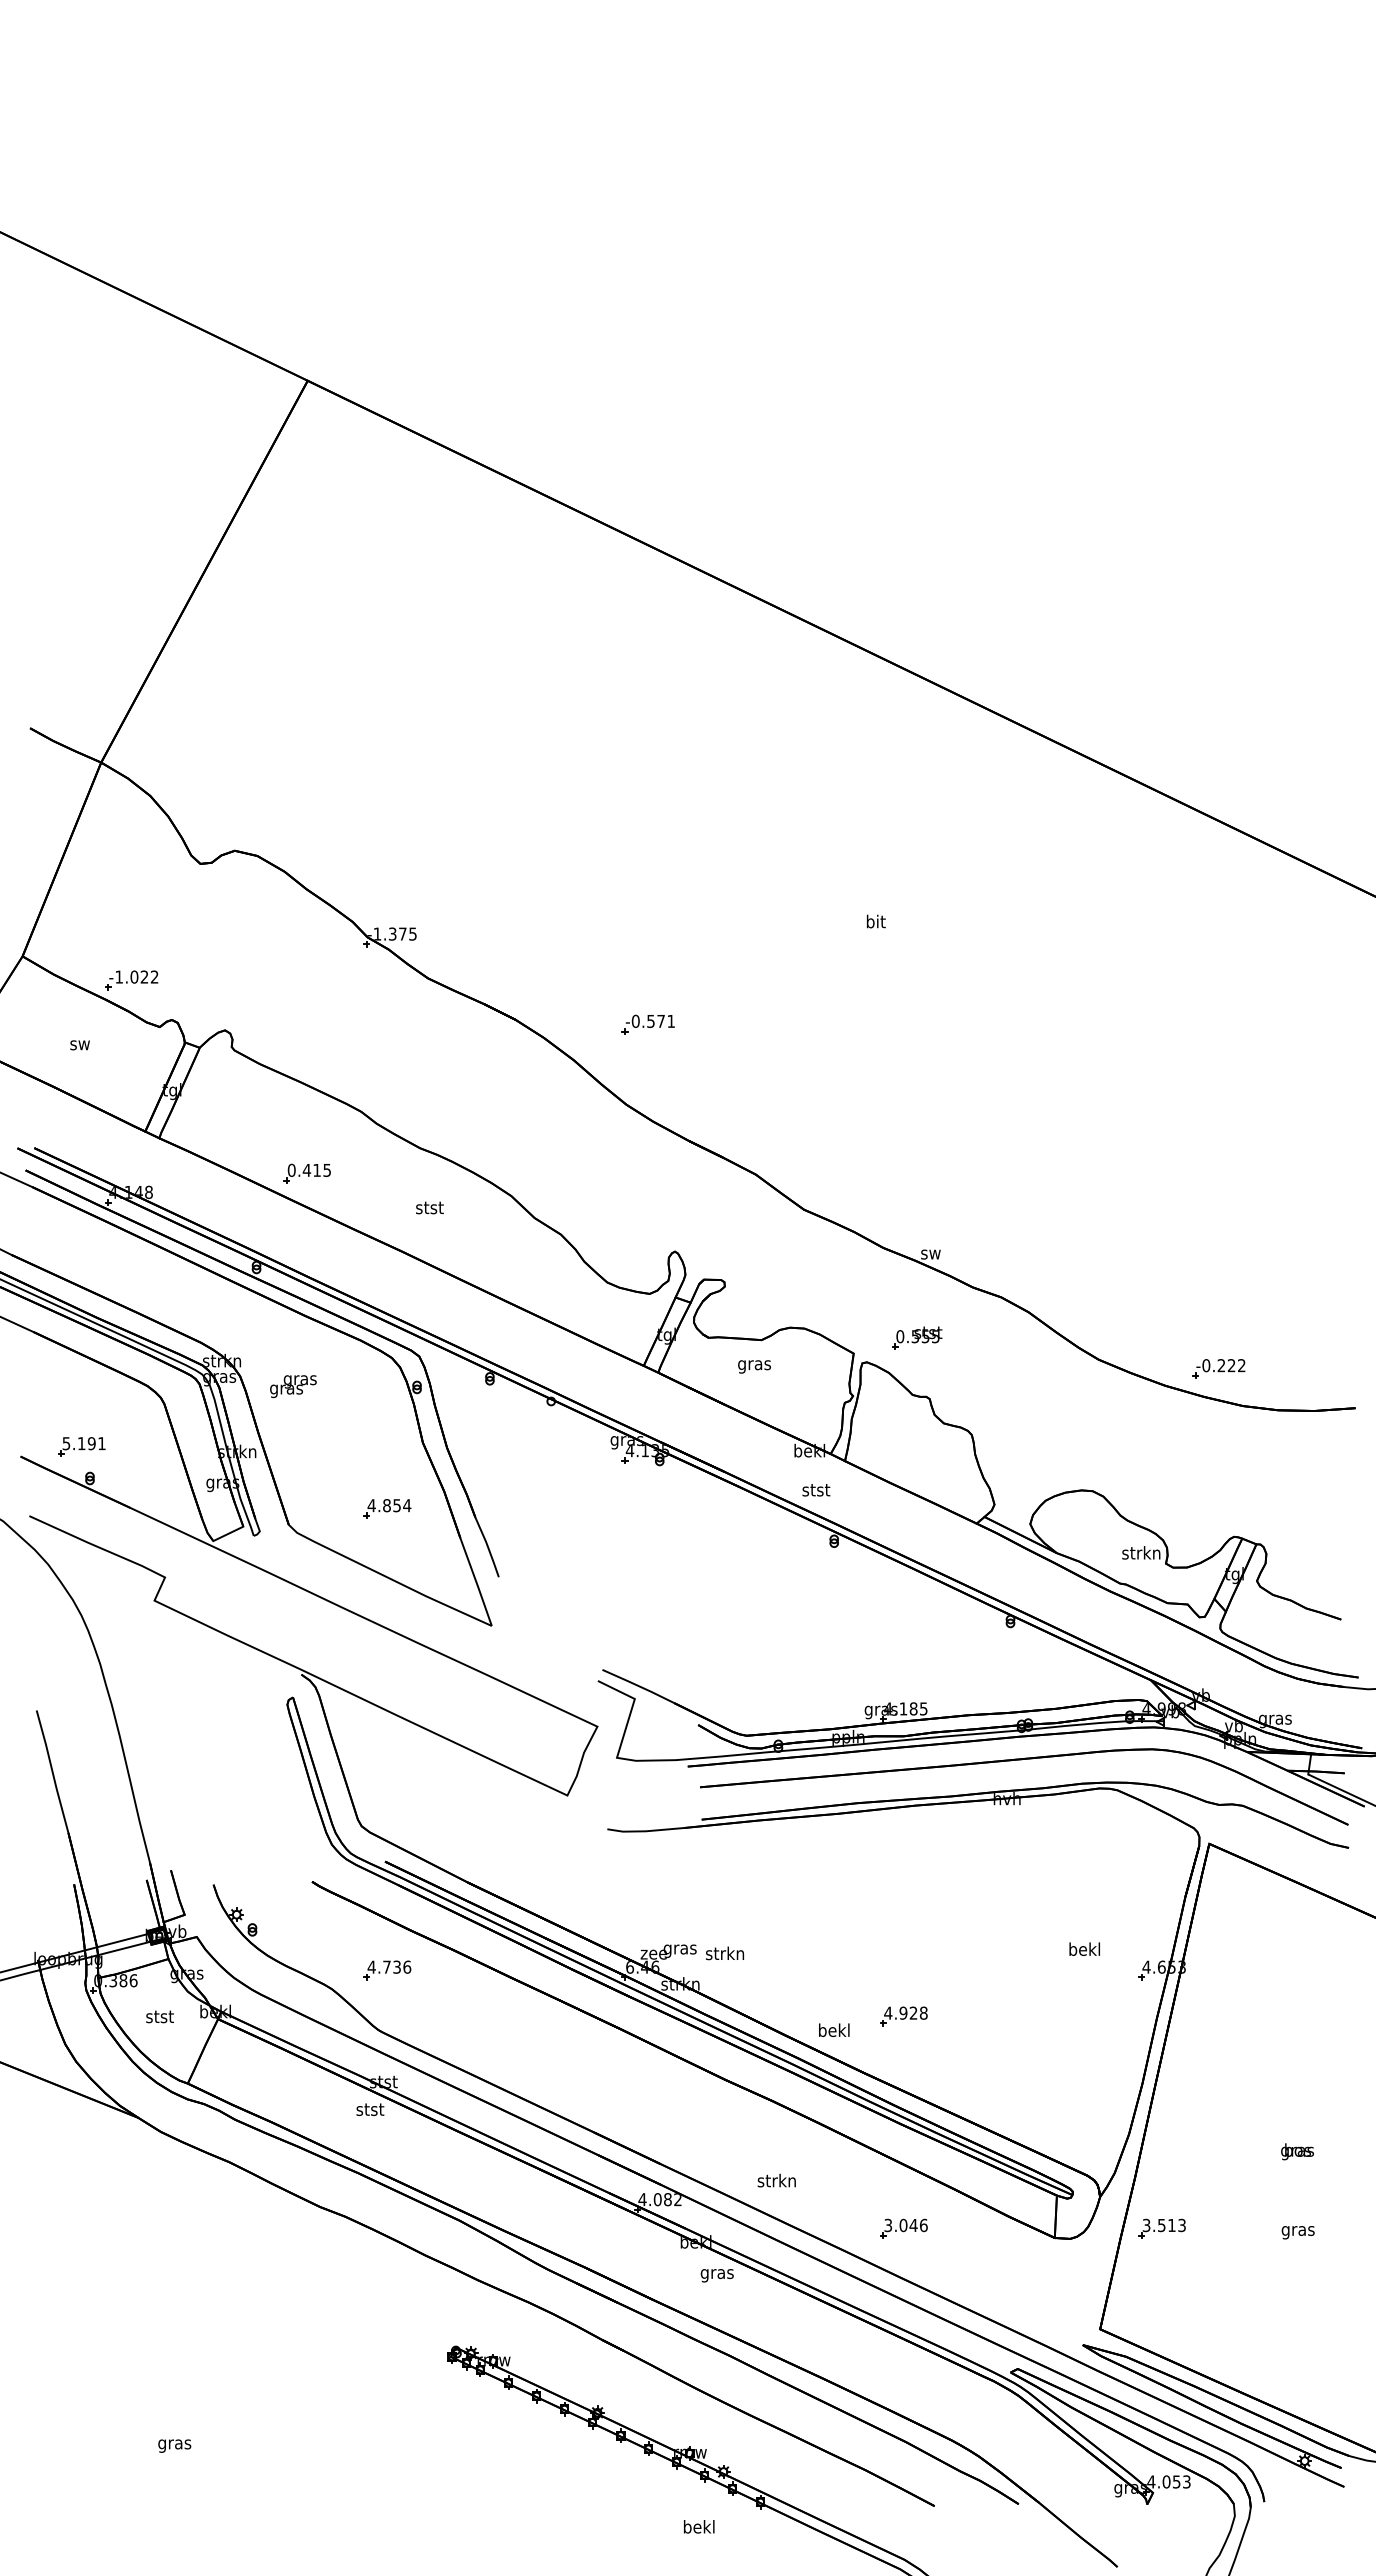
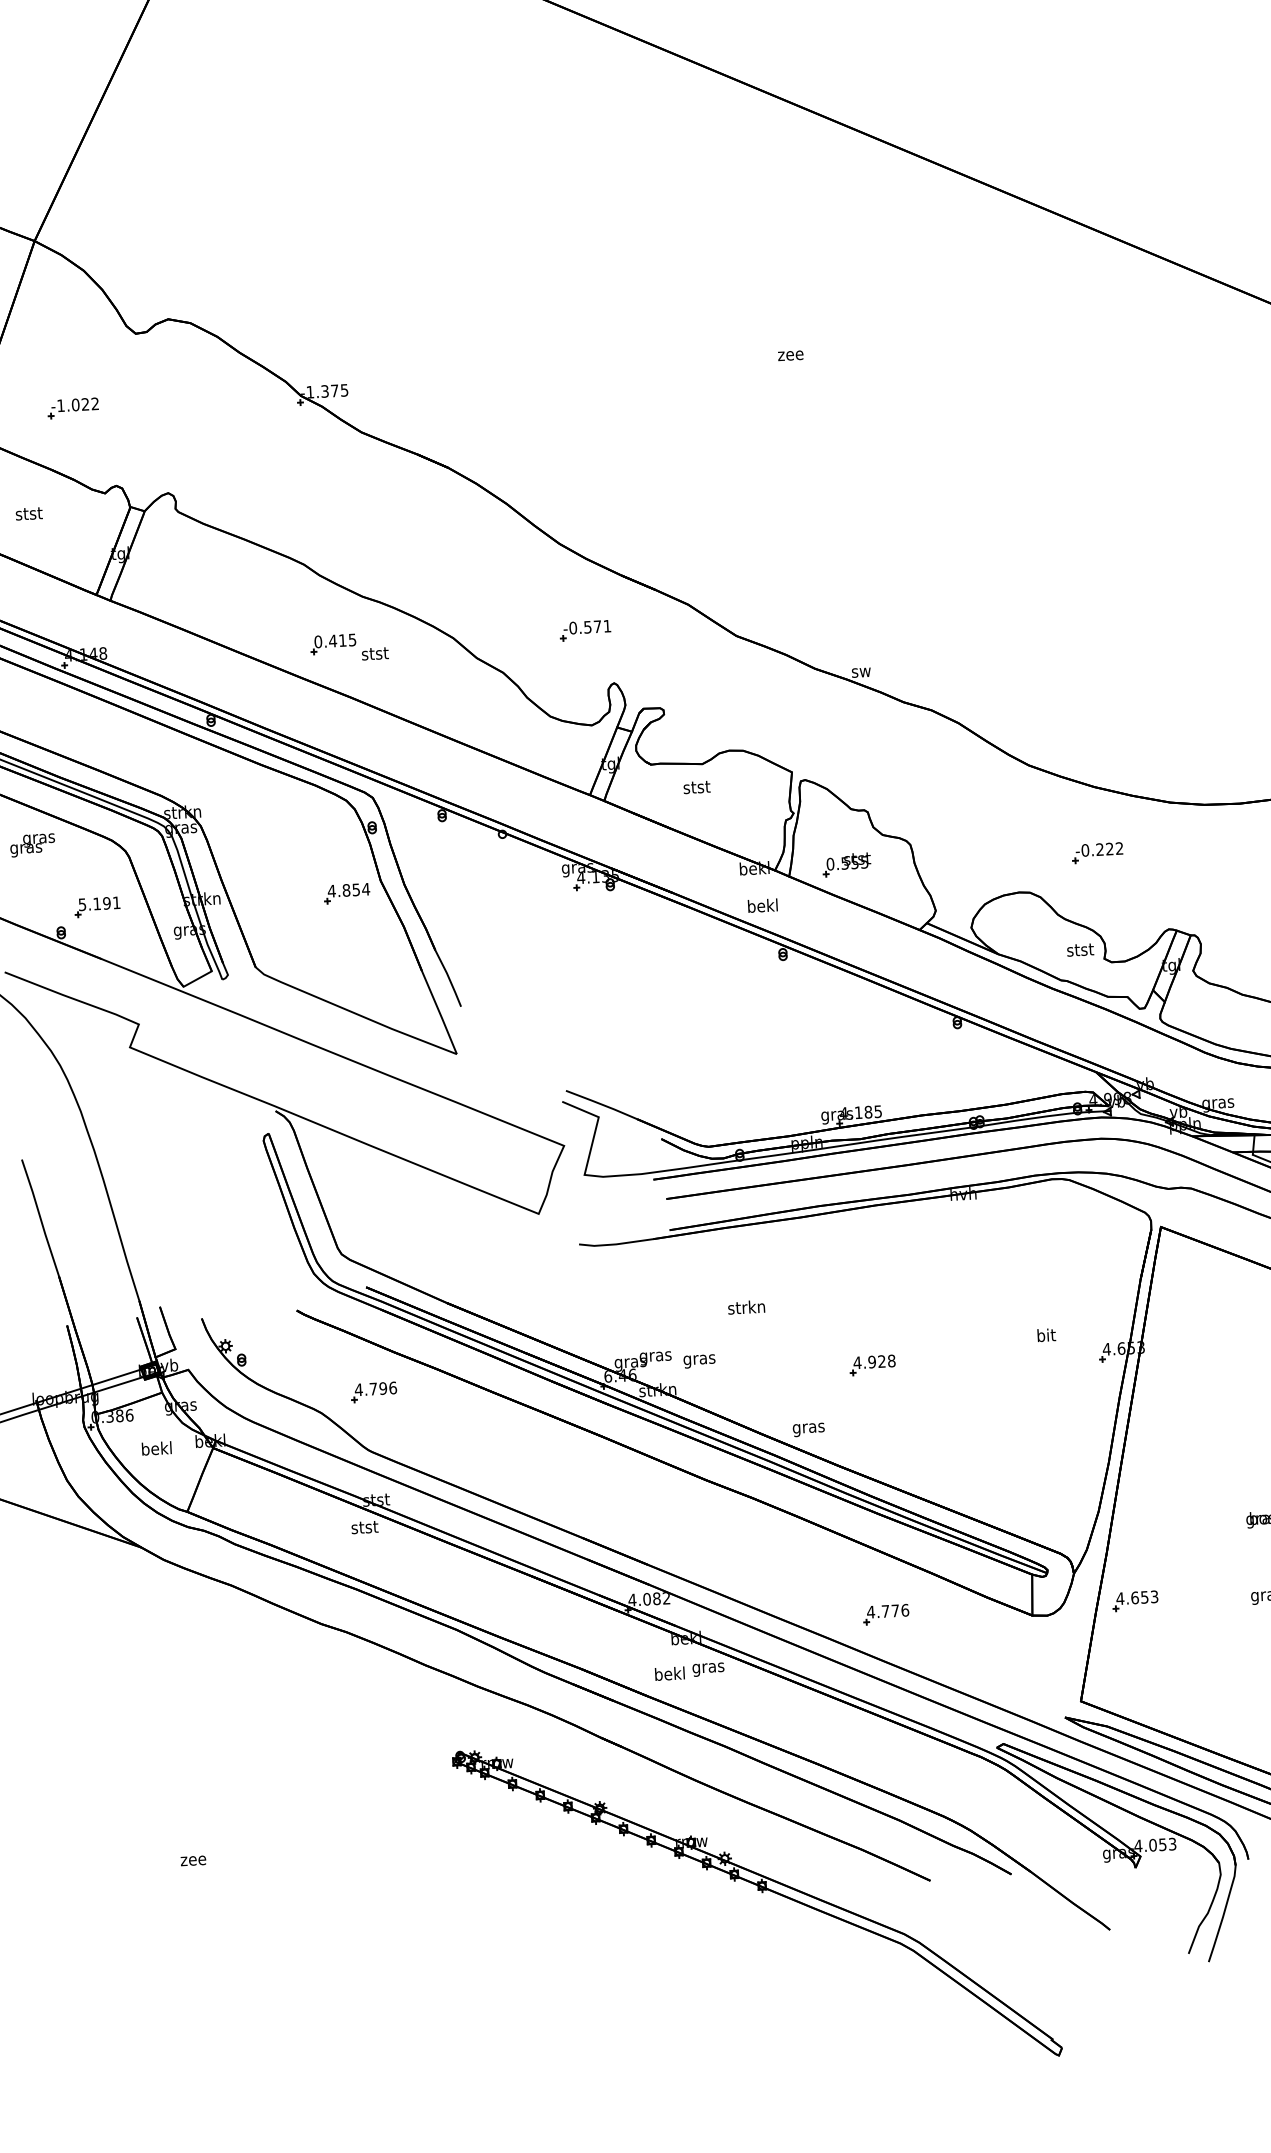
text: (875, 921) -> (790, 354), bit -> zee
part: (131, 980) -> (73, 408), moved
part: (647, 1024) -> (584, 630), moved
text: (80, 1043) -> (29, 513), sw -> stst
part: (306, 1173) -> (332, 644), moved
part: (917, 1337) -> (847, 864), moved
text: (754, 1365) -> (696, 789), gras -> stst
part: (1218, 1368) -> (1097, 852), moved
text: (293, 1386) -> (32, 845), moved
part: (81, 1446) -> (97, 906), moved
text: (815, 1489) -> (762, 905), stst -> bekl
part: (387, 1508) -> (347, 893), moved
text: (1141, 1552) -> (1080, 949), strkn -> stst
text: (1084, 1948) -> (1045, 1334), bekl -> bit
text: (725, 1954) -> (699, 1359), strkn -> gras
text: (653, 1956) -> (630, 1364), zee -> gras
text: (396, 1966) -> (382, 1387), 4.736 -> 4.796
text: (159, 2016) -> (156, 1448), stst -> bekl
part: (903, 2016) -> (872, 1365), moved
text: (833, 2031) -> (807, 1427), bekl -> gras
text: (776, 2180) -> (746, 1307), moved
text: (900, 2225) -> (882, 1611), 3.046 -> 4.776
text: (1158, 2225) -> (1131, 1598), 3.513 -> 4.653
text: (174, 2445) -> (193, 1861), gras -> zee
text: (699, 2526) -> (670, 1673), moved

